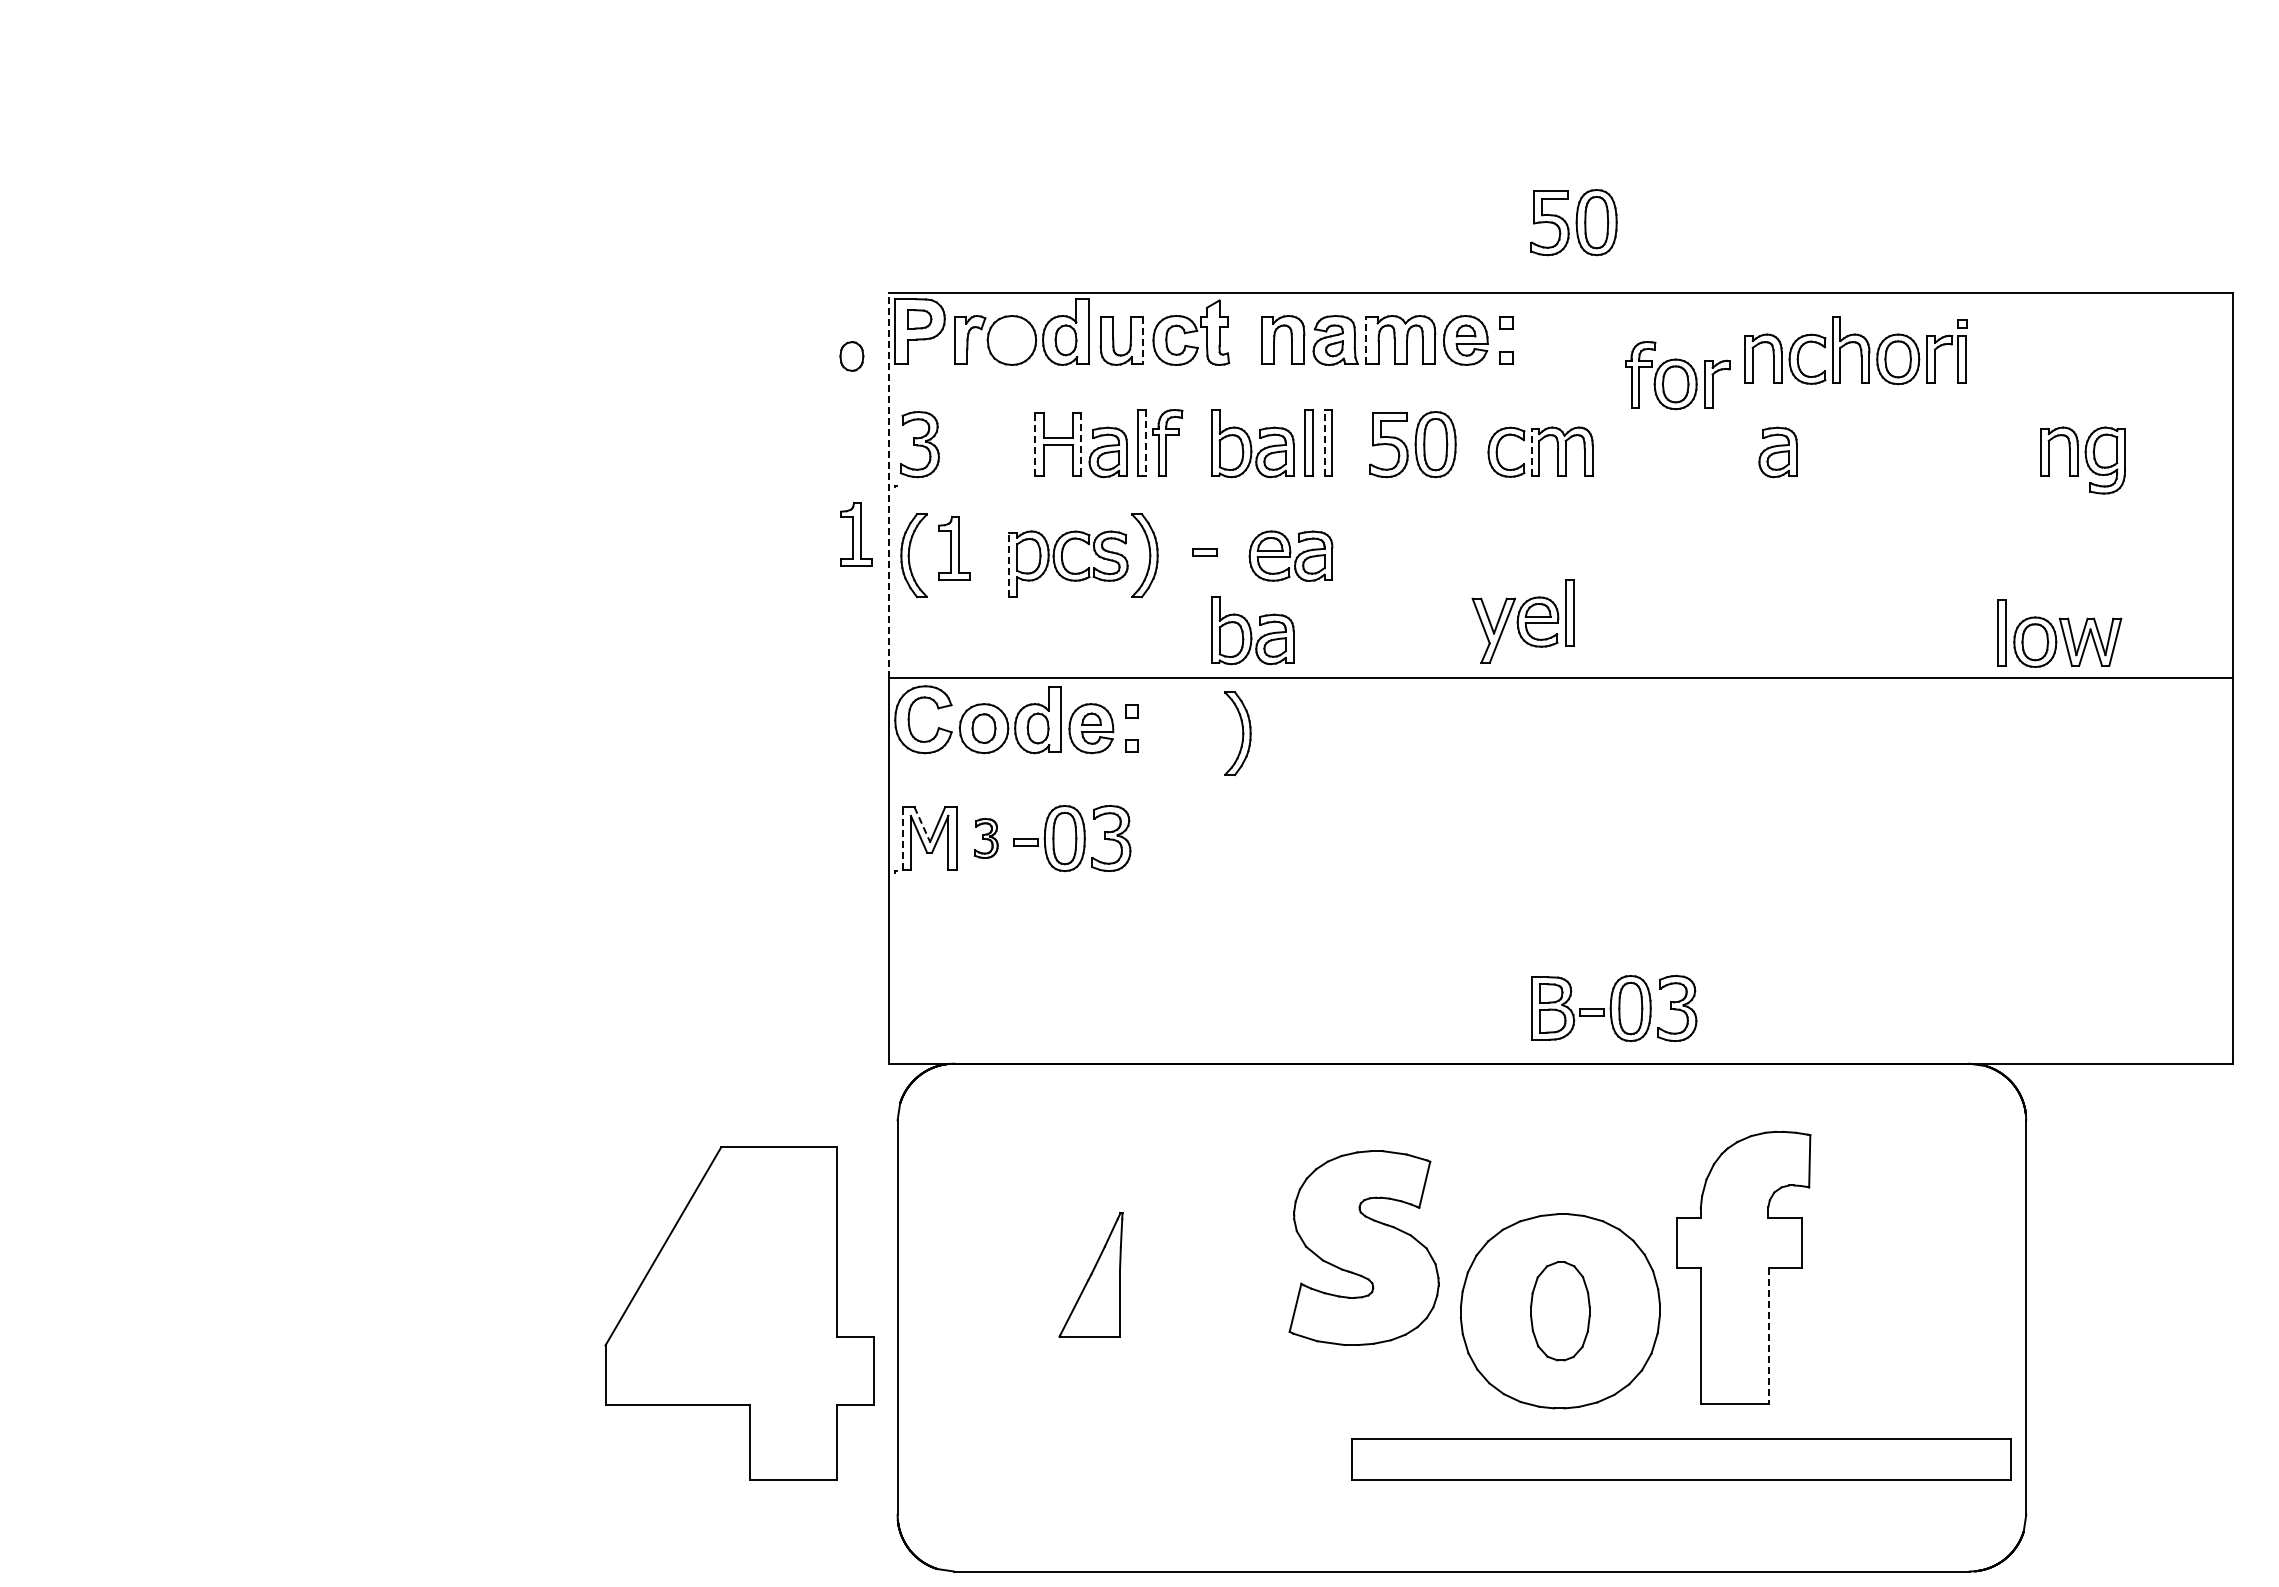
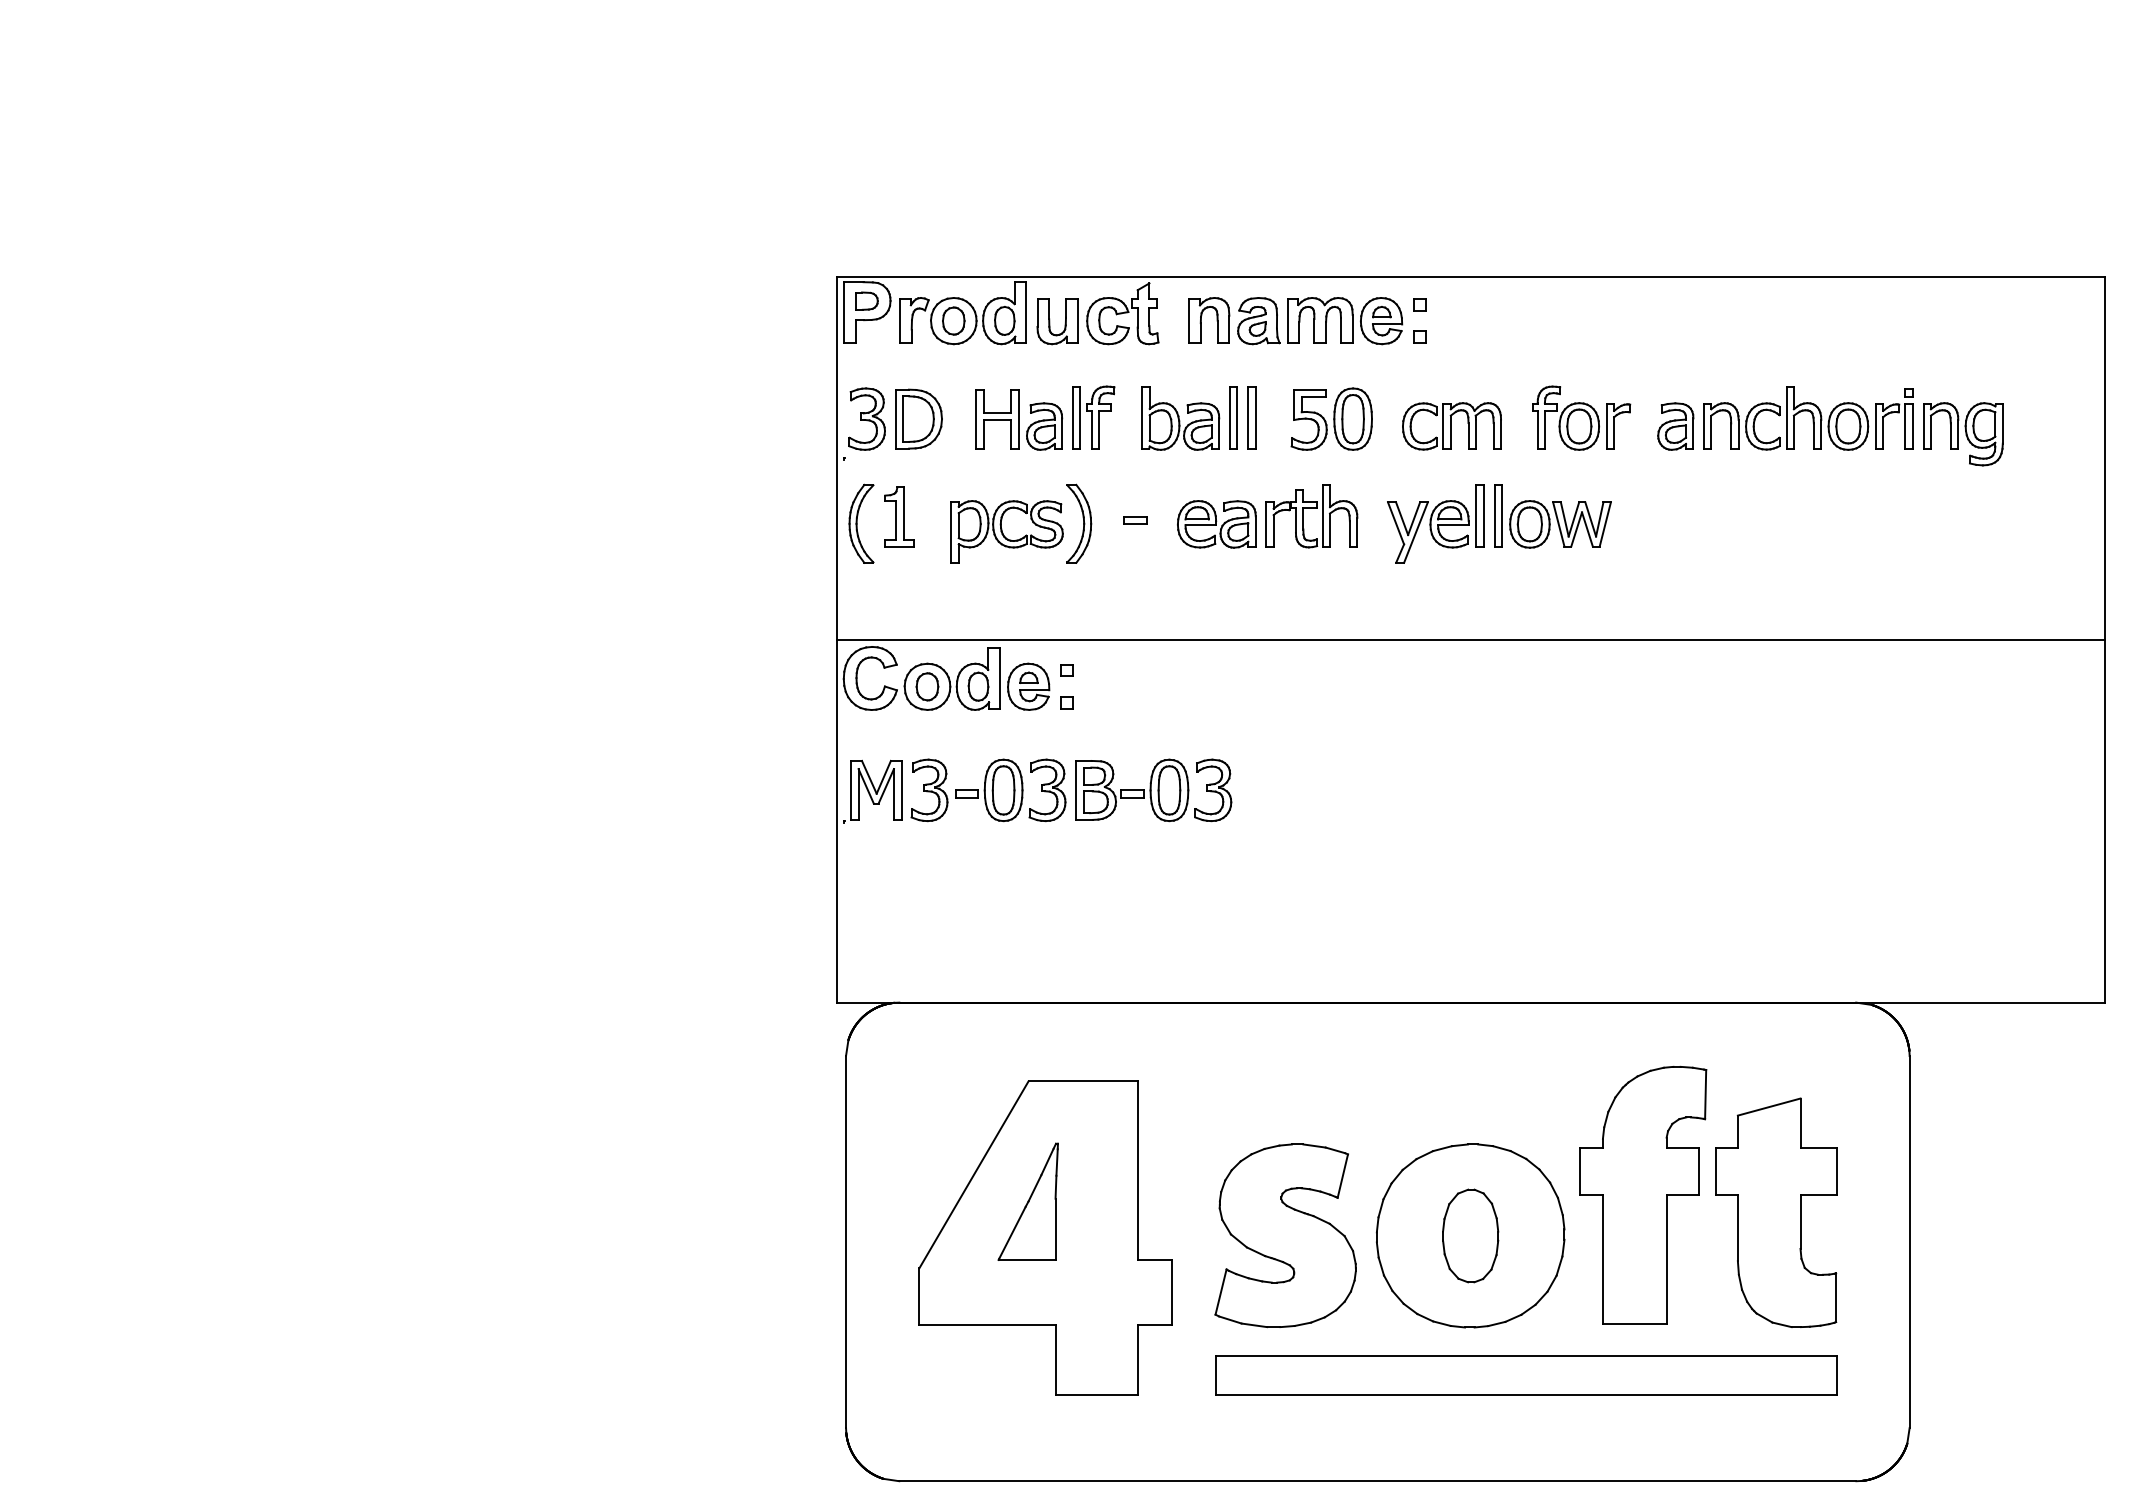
part: (1573, 222) -> (1483, 209), removed
line: (1366, 340) -> (1287, 321), dashed -> solid
line: (1143, 341) -> (1077, 322), dashed -> solid
part: (1855, 350) -> (1808, 418), moved
part: (851, 356) -> (953, 321), moved
part: (1677, 375) -> (1581, 418), moved
line: (1146, 443) -> (1080, 418), dashed -> solid
line: (1324, 443) -> (1248, 418), dashed -> solid
part: (974, 444) -> (918, 419), added
line: (1035, 444) -> (975, 419), dashed -> solid
line: (1080, 445) -> (1018, 420), dashed -> solid
line: (1531, 451) -> (1443, 425), dashed -> solid
line: (888, 485) -> (837, 457), dashed -> solid
part: (856, 534) -> (807, 503), removed
part: (1391, 539) -> (1311, 508), added
line: (1009, 564) -> (951, 532), dashed -> solid
part: (1522, 621) -> (1434, 523), moved
part: (1252, 630) -> (1180, 594), removed
part: (2059, 633) -> (1552, 516), moved
part: (1237, 733) -> (1166, 691), removed
line: (922, 825) -> (869, 778), dashed -> solid
line: (903, 838) -> (851, 790), dashed -> solid
part: (986, 838) -> (929, 790), size x1.67
part: (1614, 1008) -> (1154, 790), moved
part: (1363, 1247) -> (1285, 1235), moved
part: (1884, 1286) -> (1776, 1212), added
part: (739, 1313) -> (1045, 1238), moved
line: (1769, 1336) -> (1667, 1259), dashed -> solid
part: (1681, 1459) -> (1526, 1375), moved

